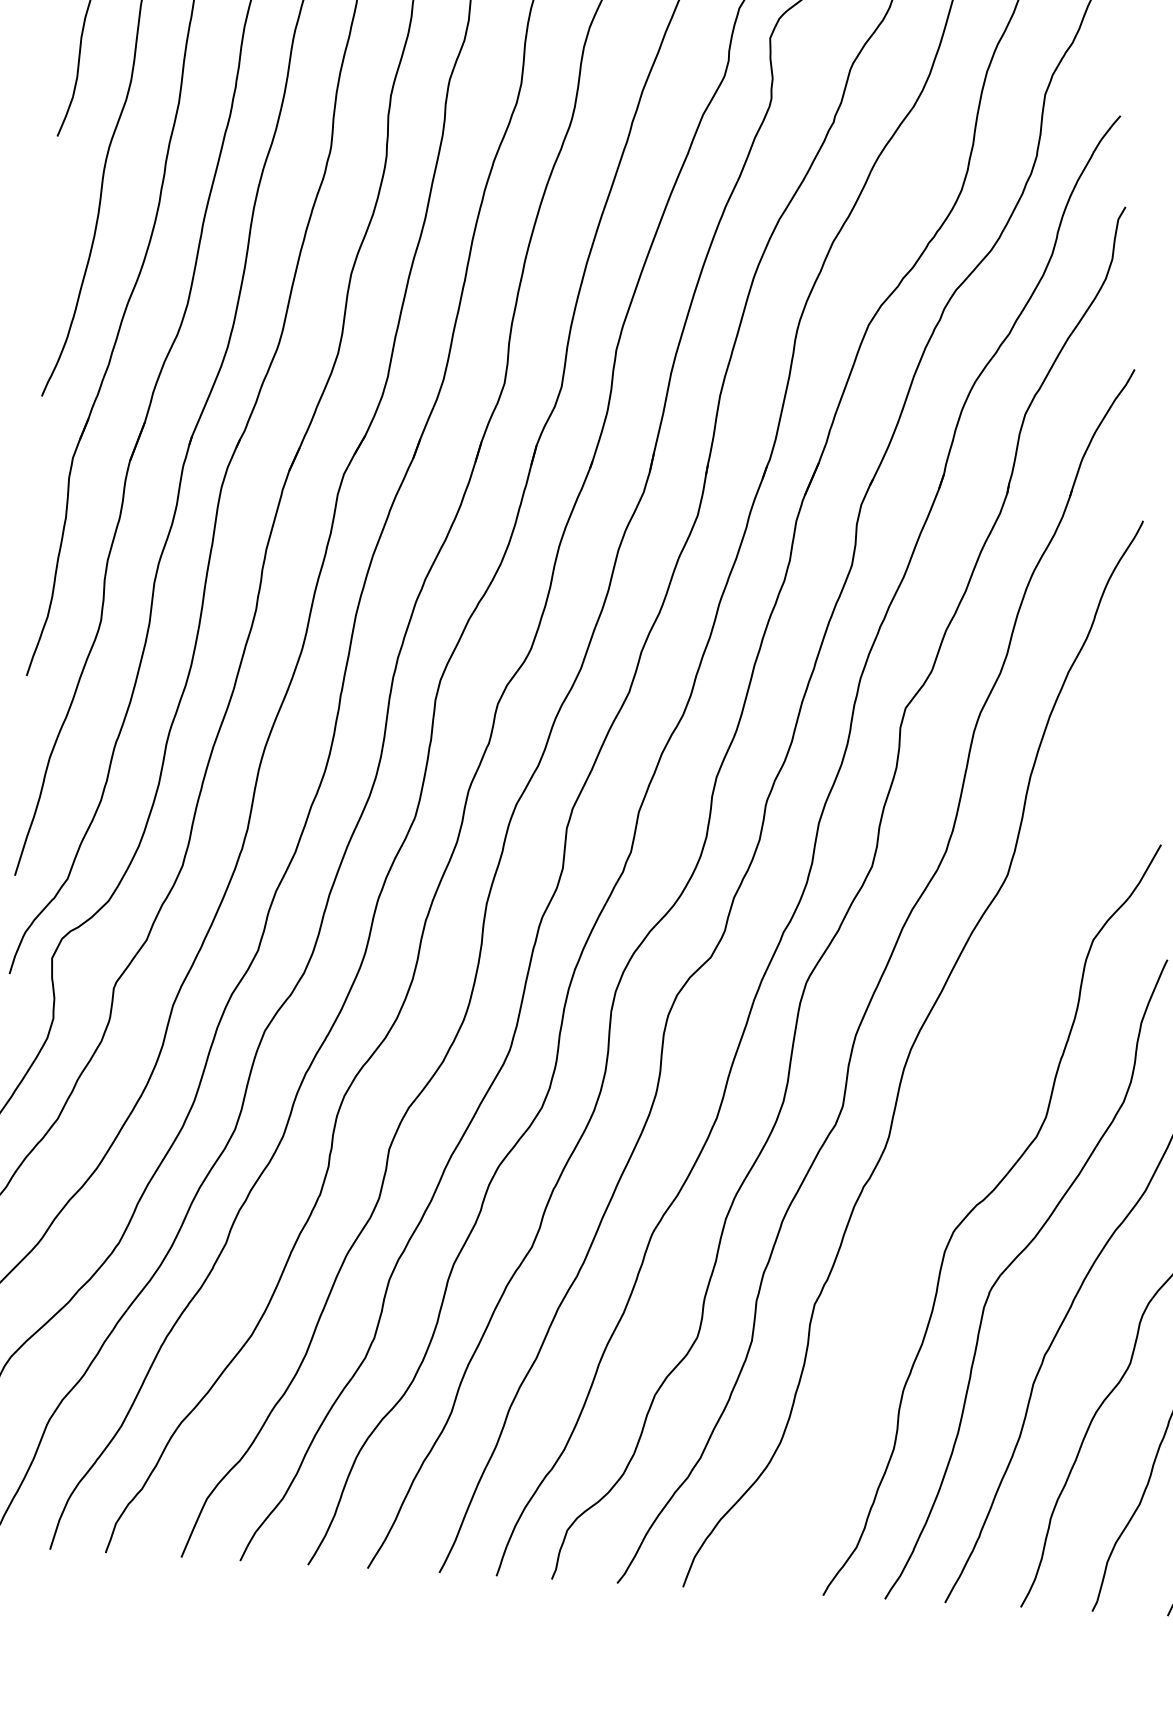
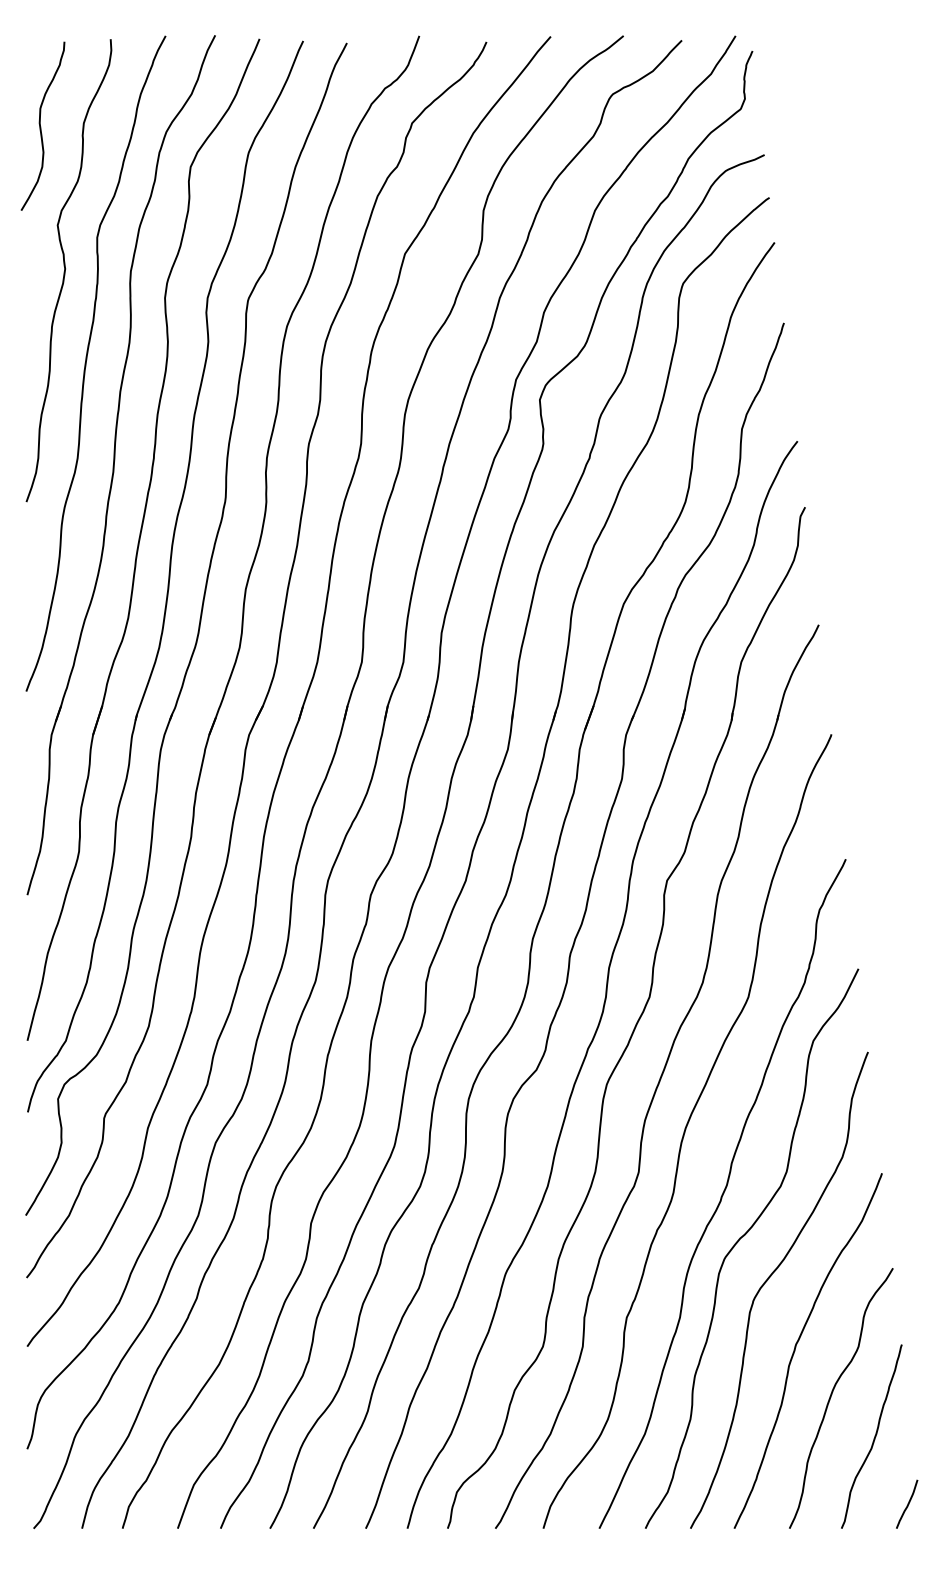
curve: (956, 1141) -> (722, 1193), added

